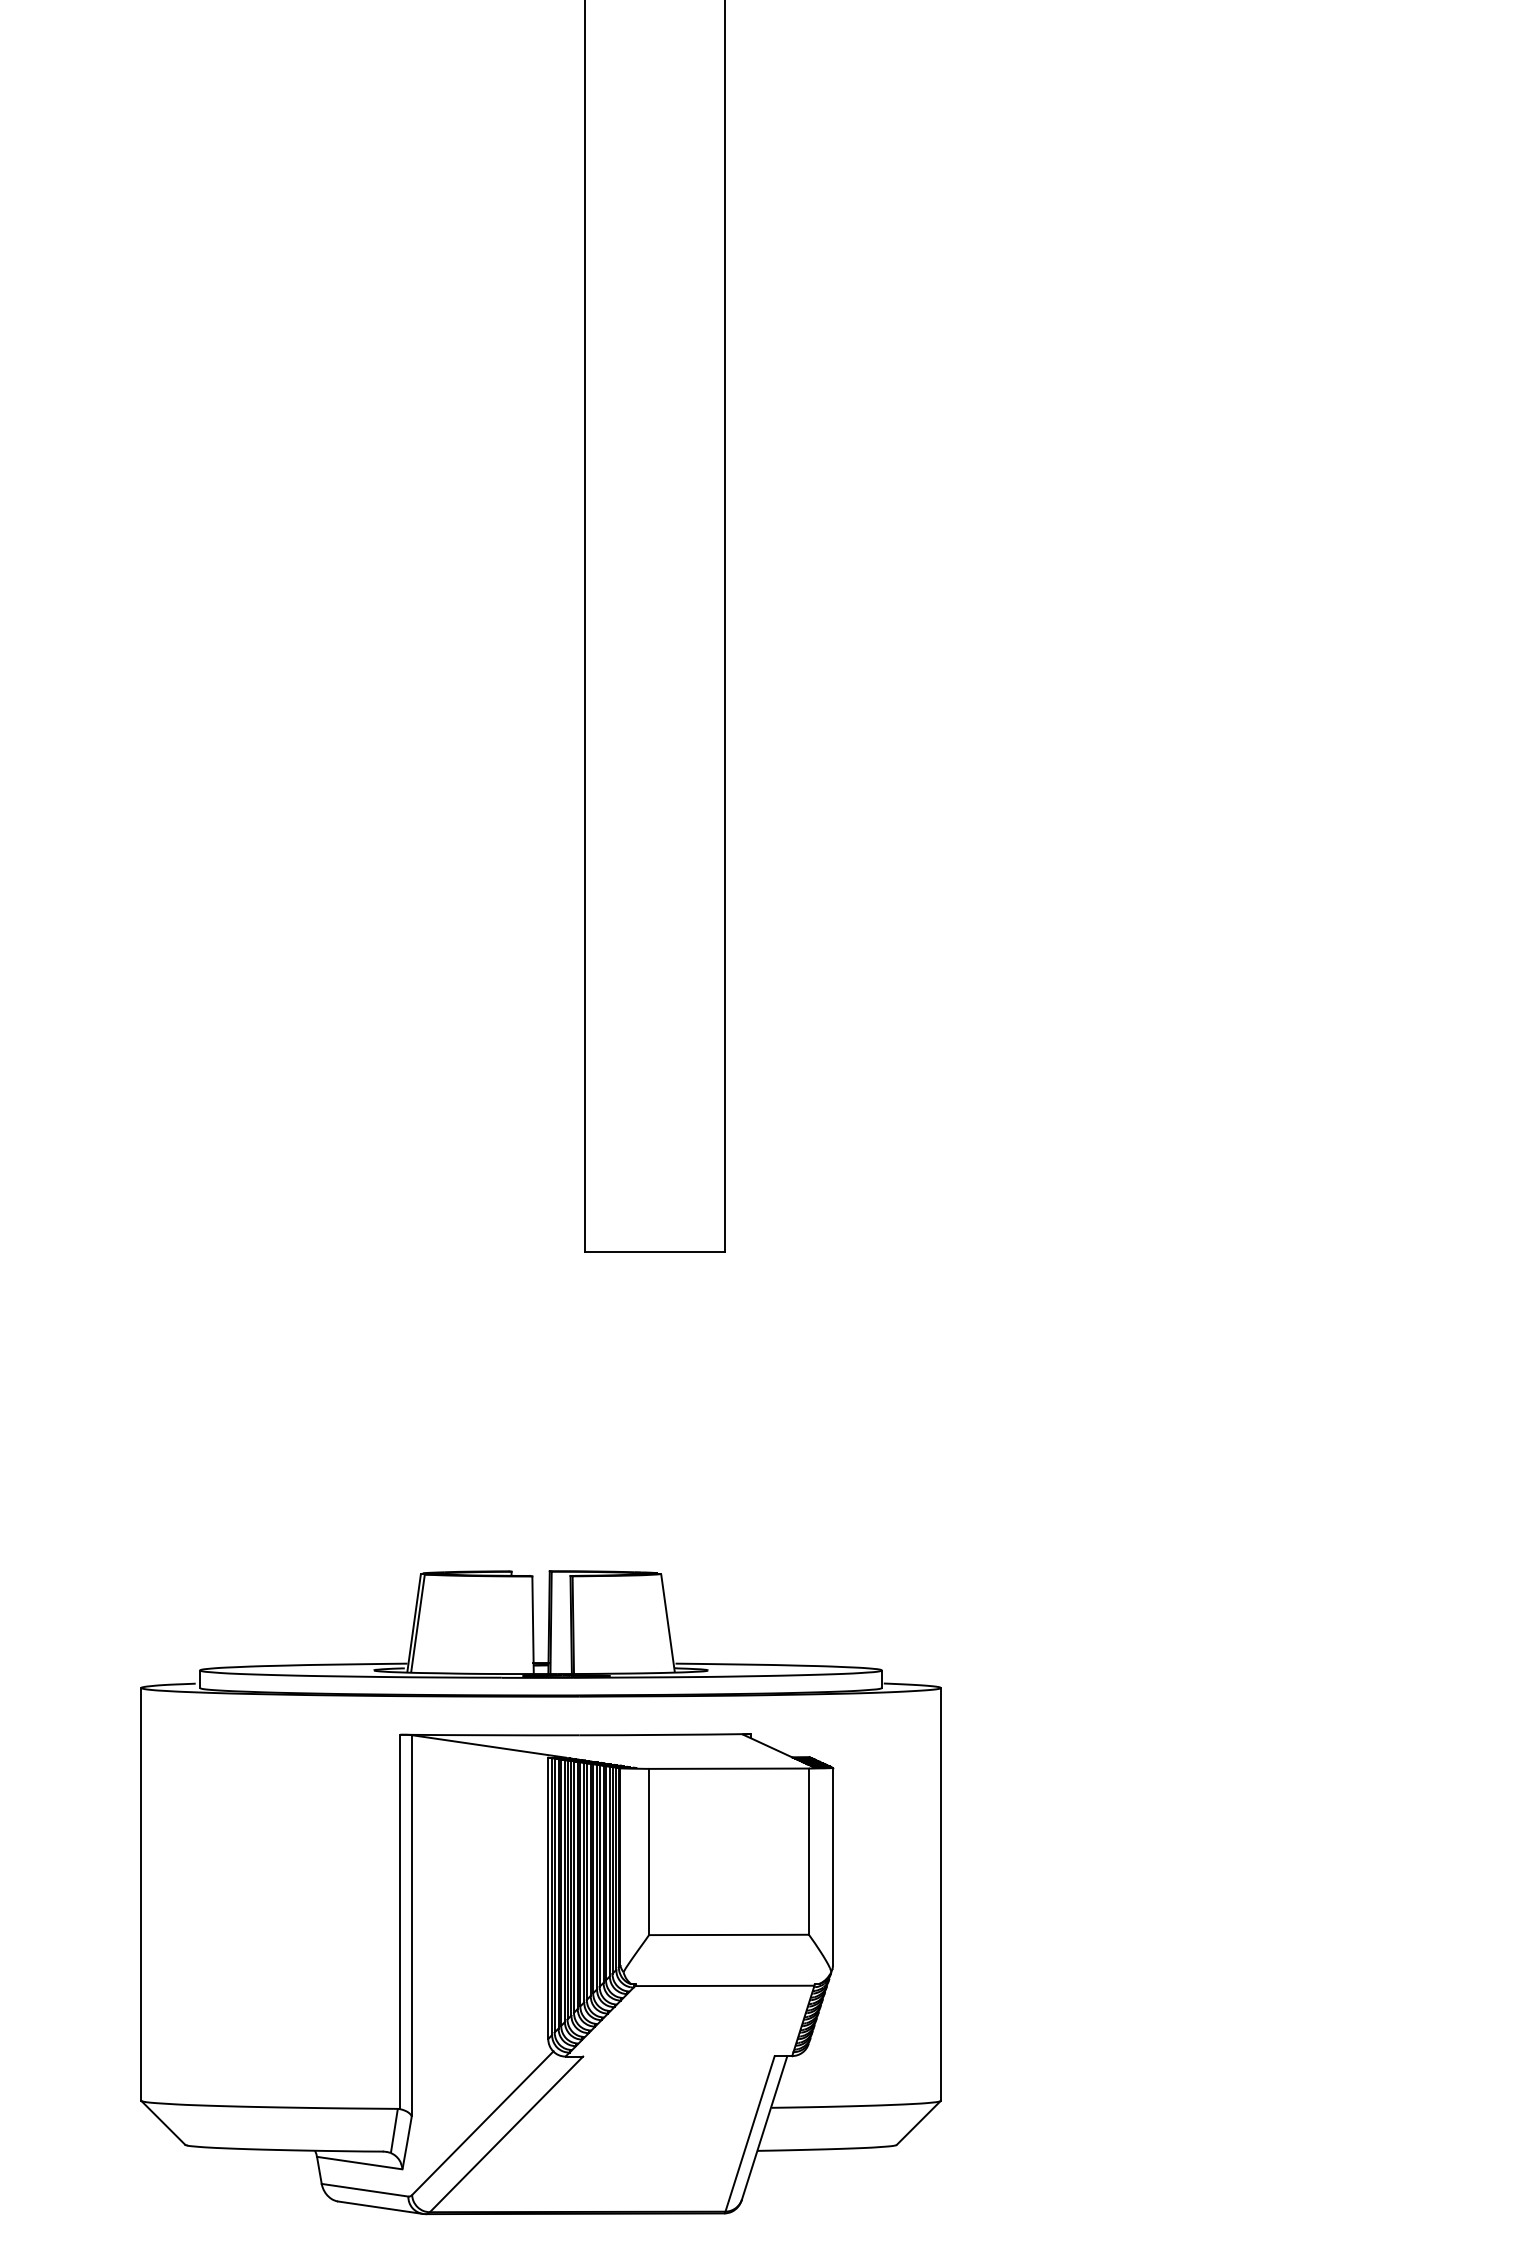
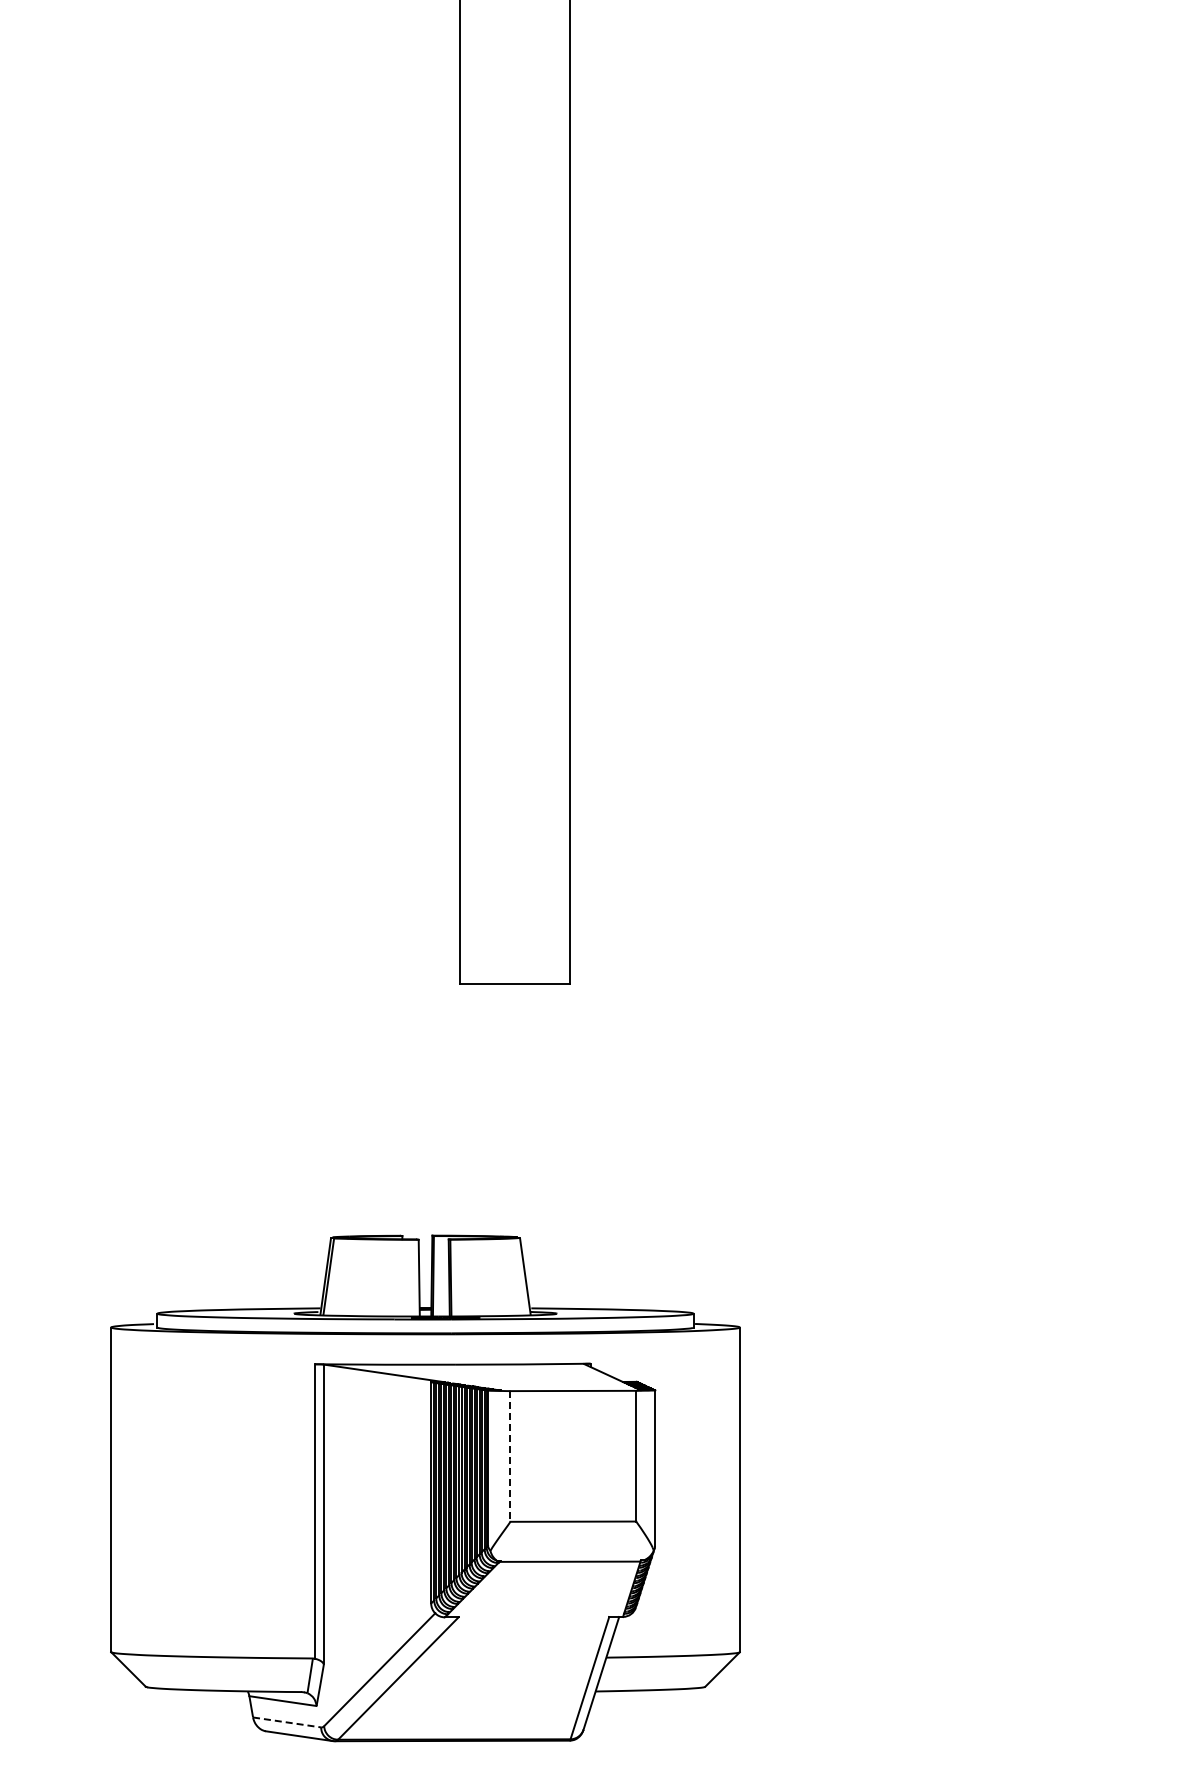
line: (649, 1852) -> (510, 1456), solid -> dashed
line: (365, 2190) -> (287, 1722), solid -> dashed

